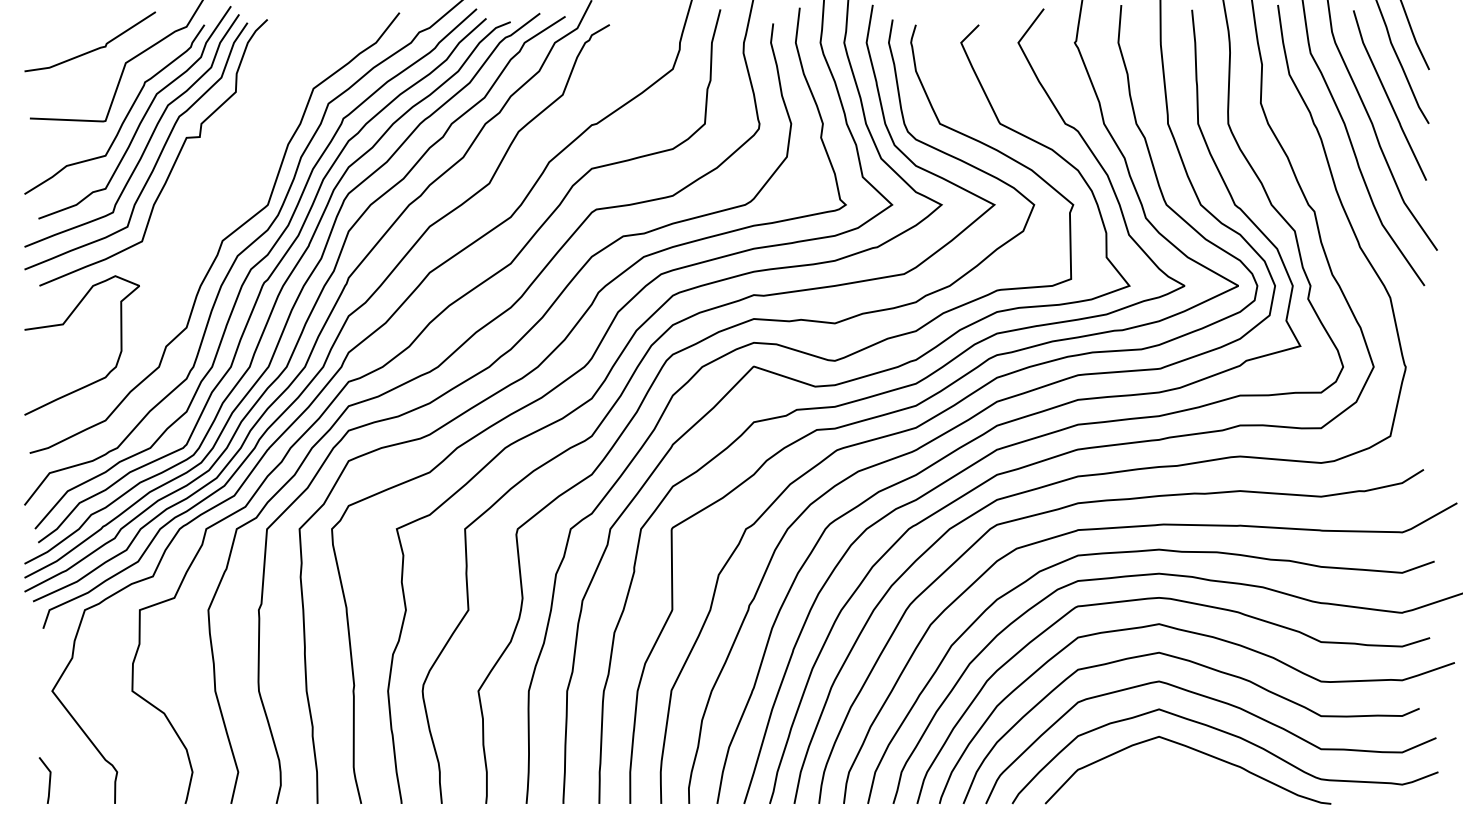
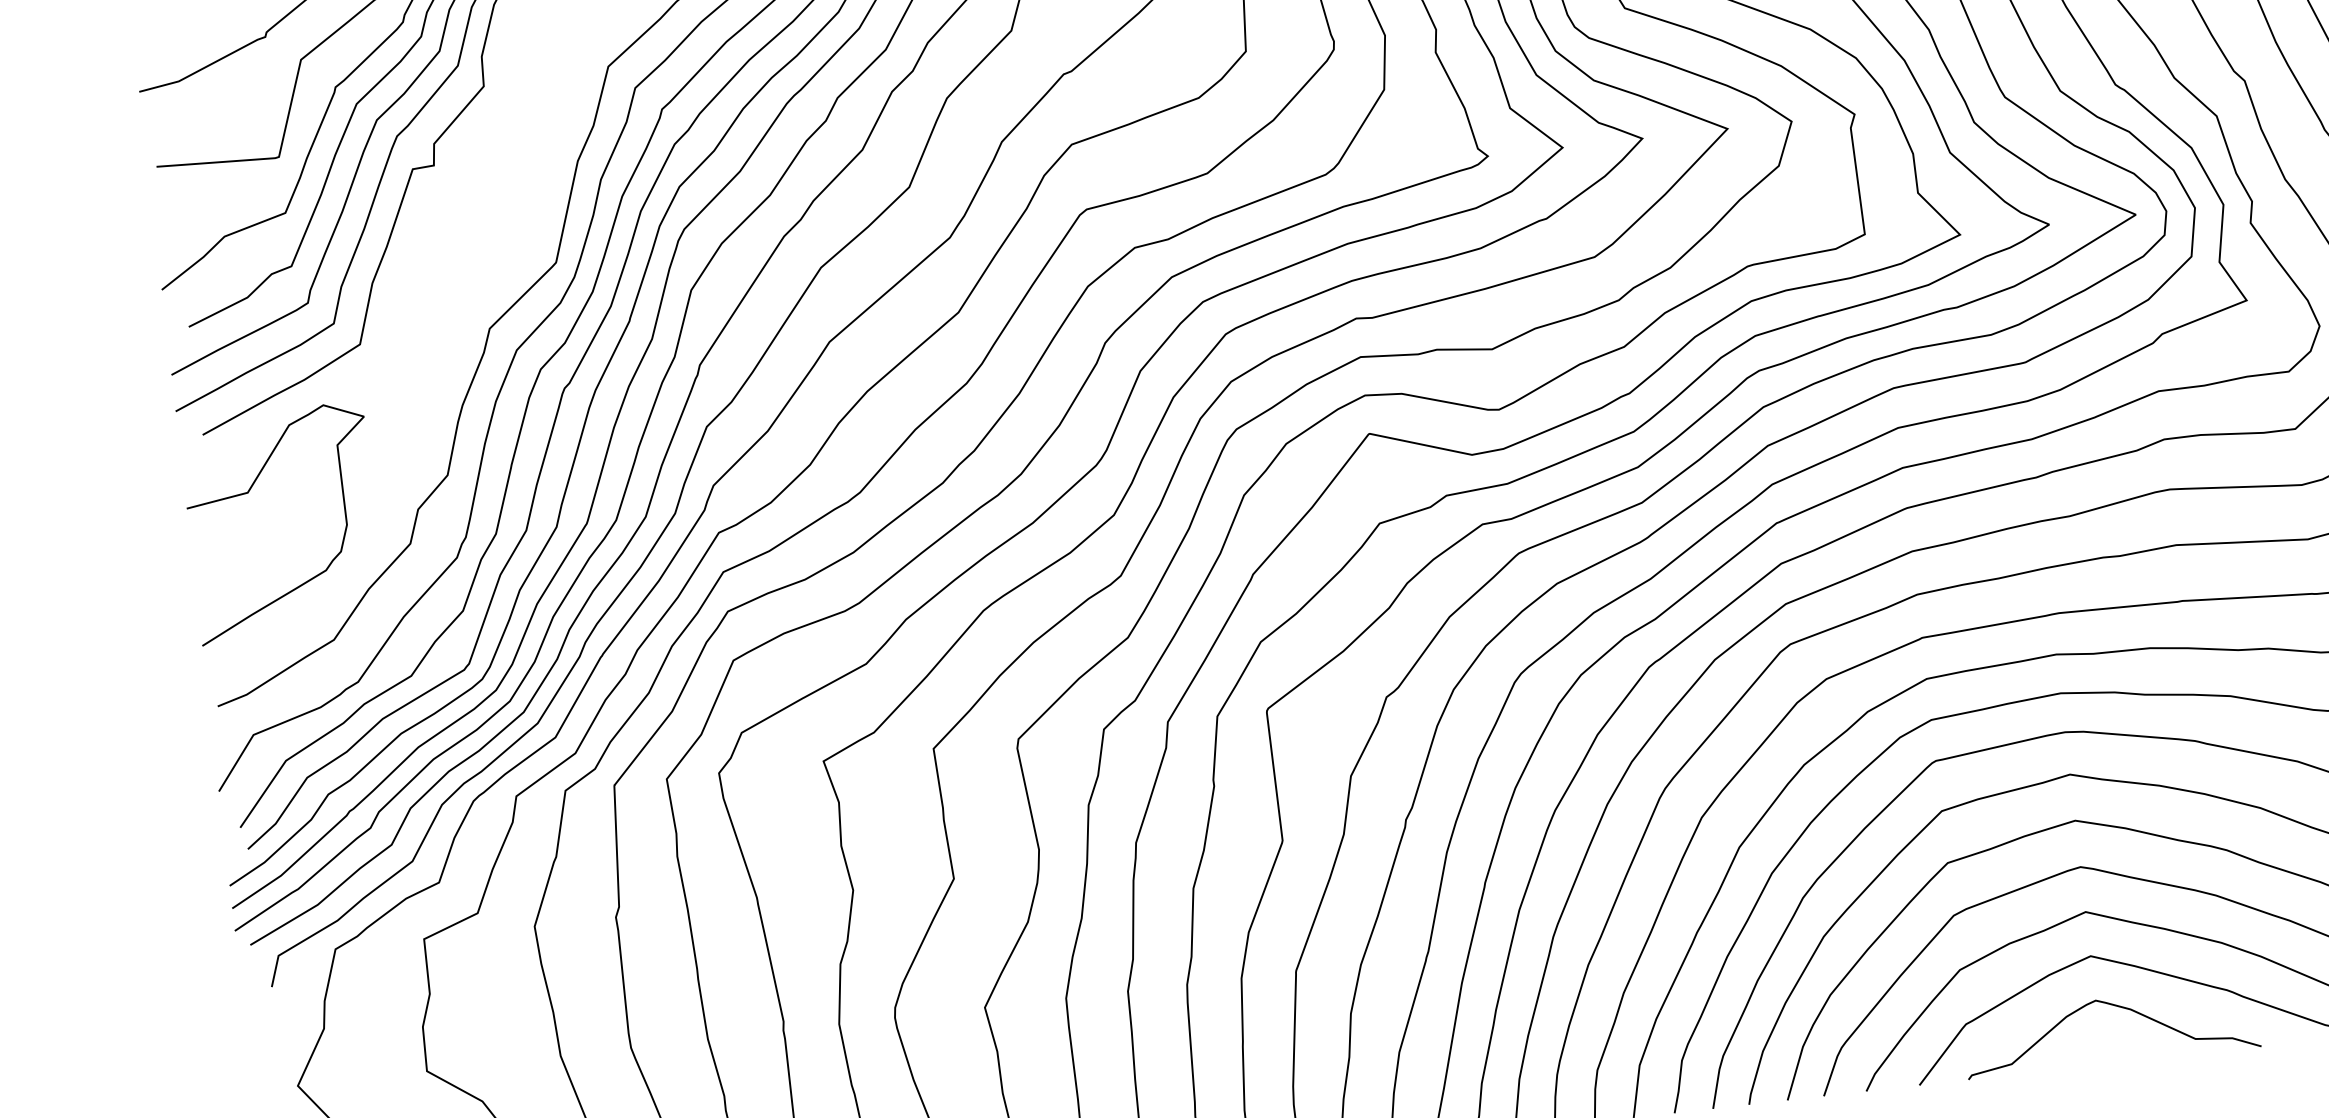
curve: (1169, 769) -> (2113, 1007), added

